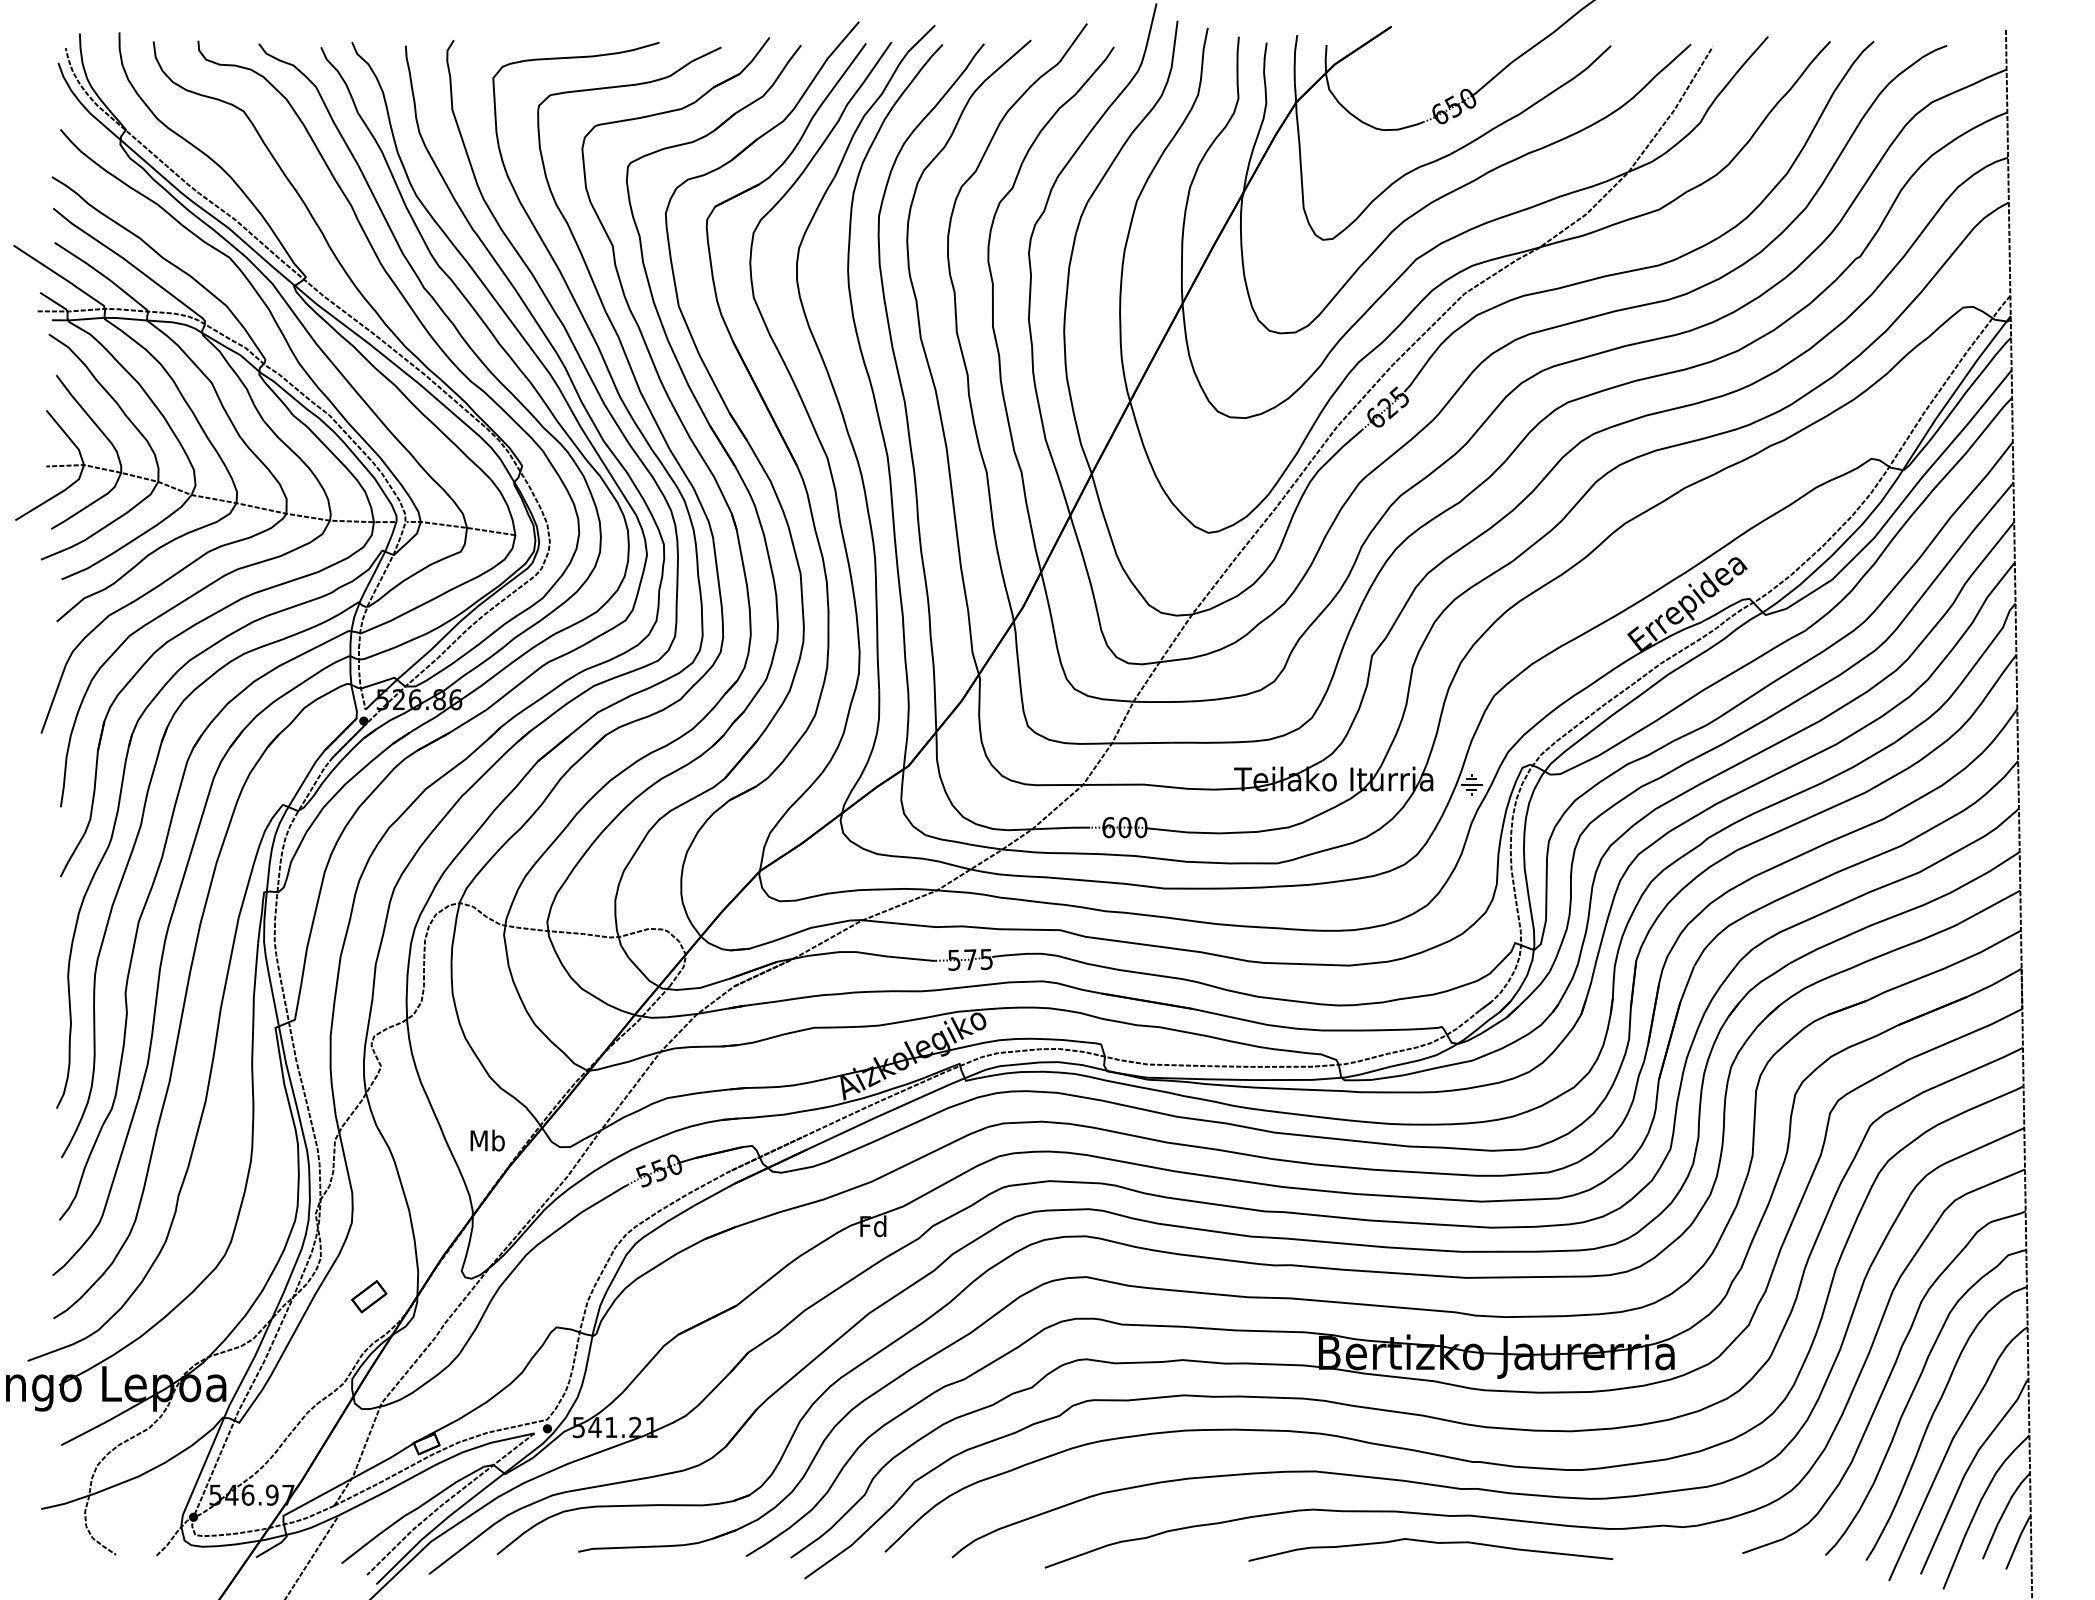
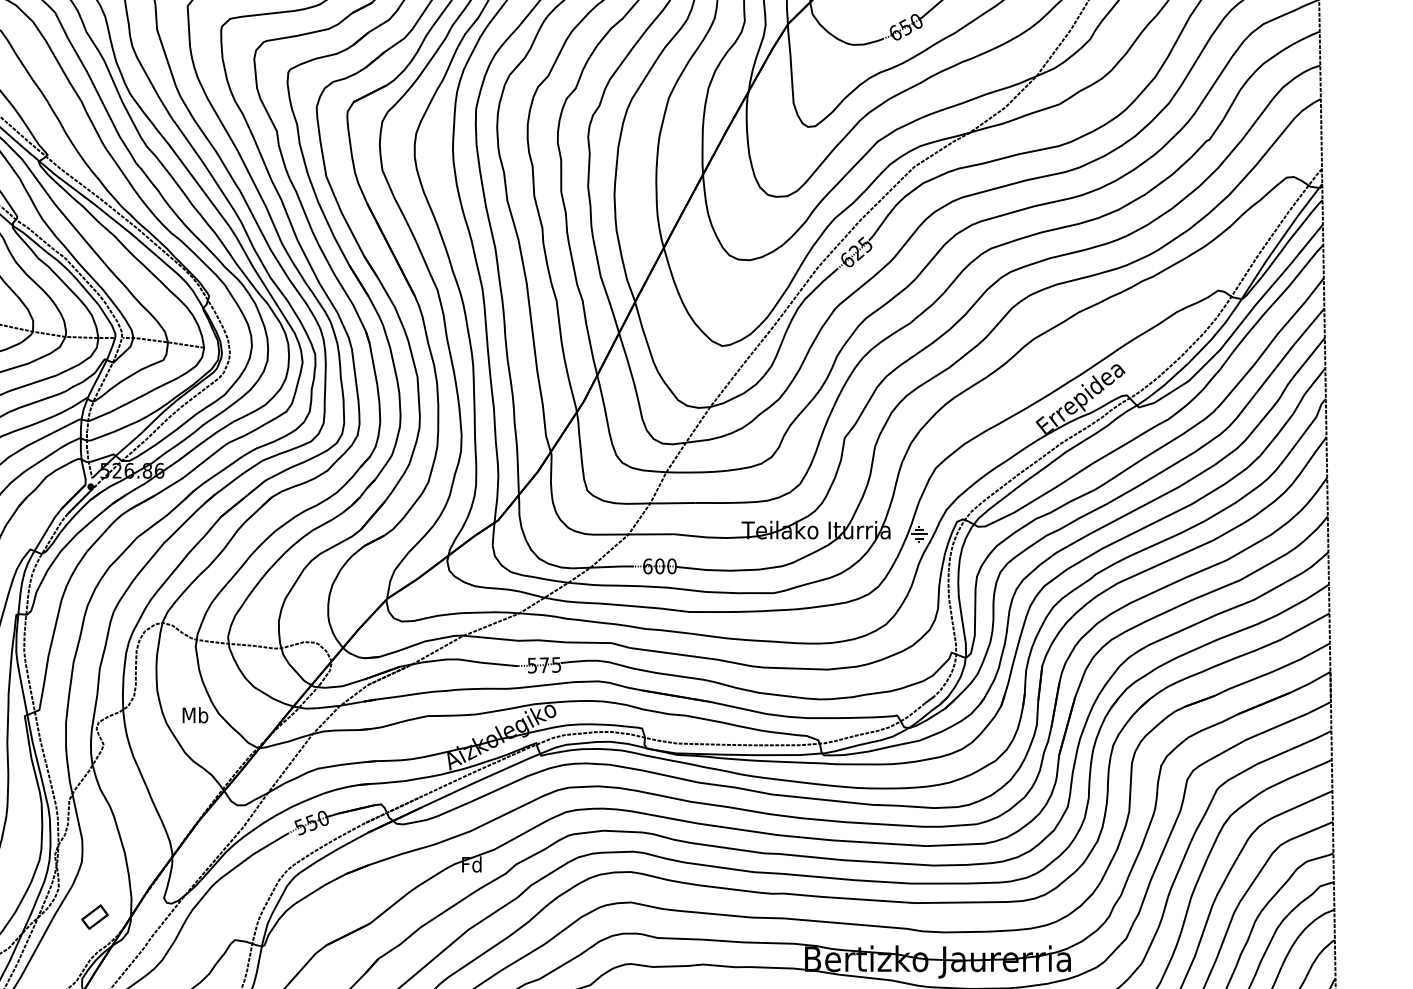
text: (487, 1140) -> (195, 715), moved

